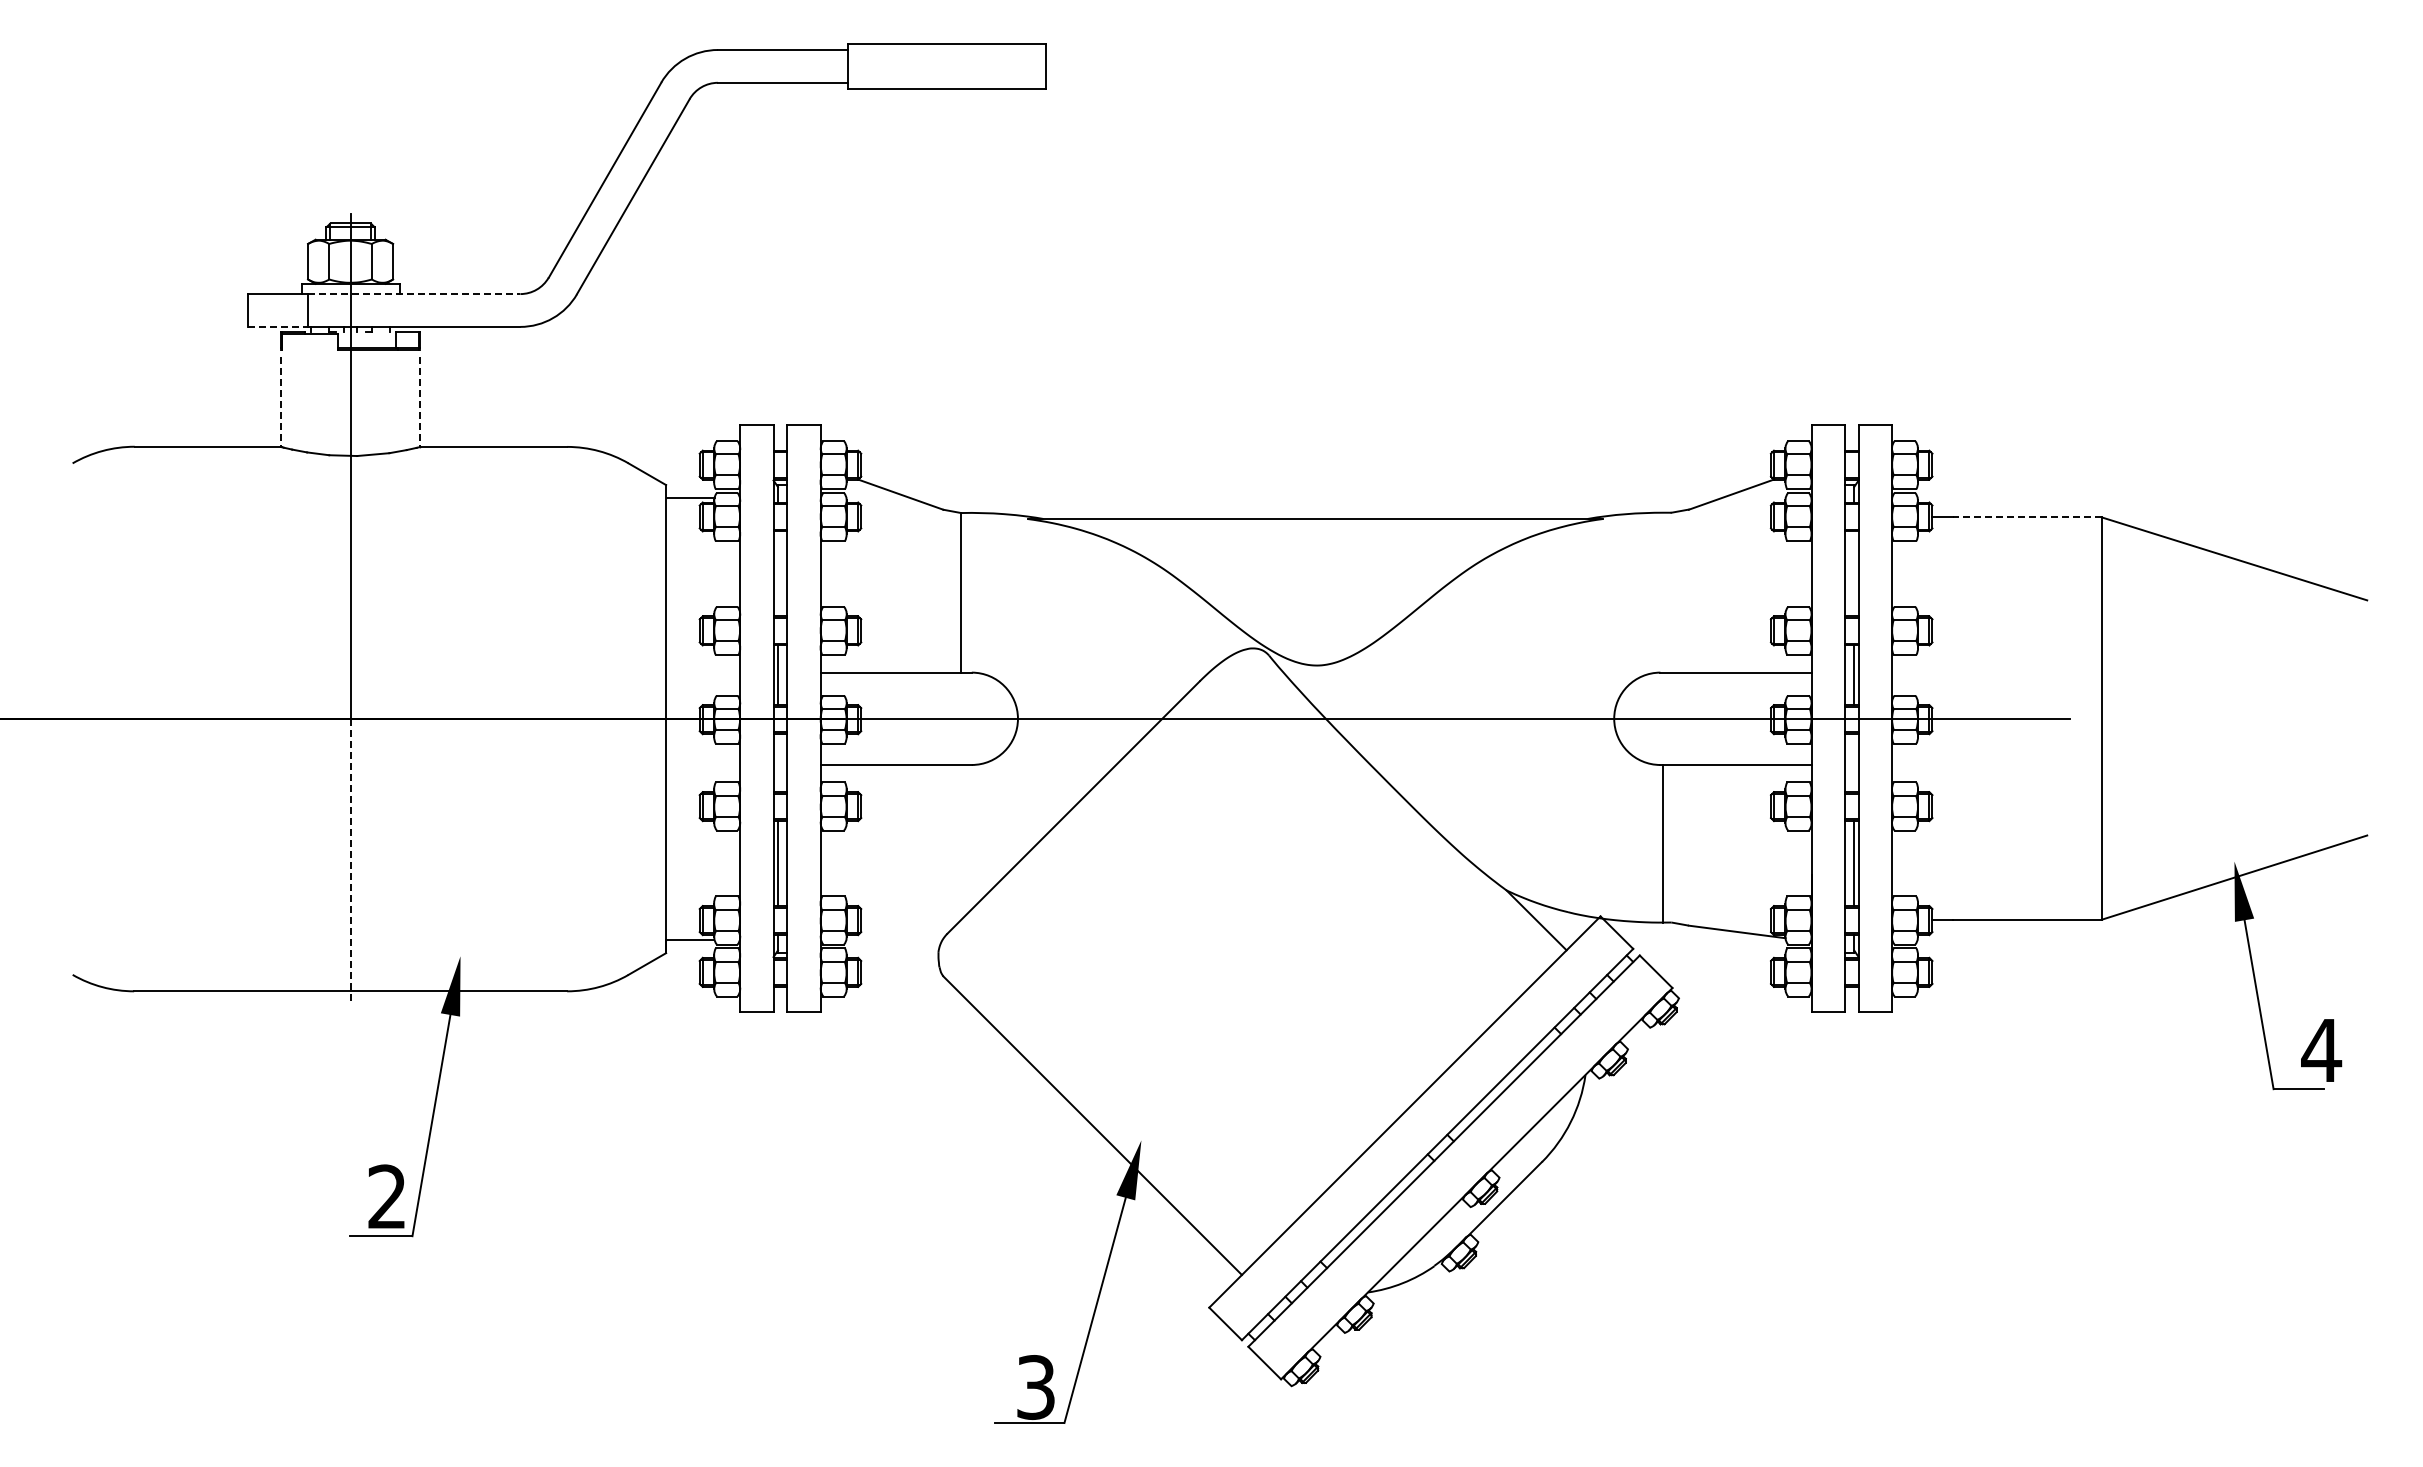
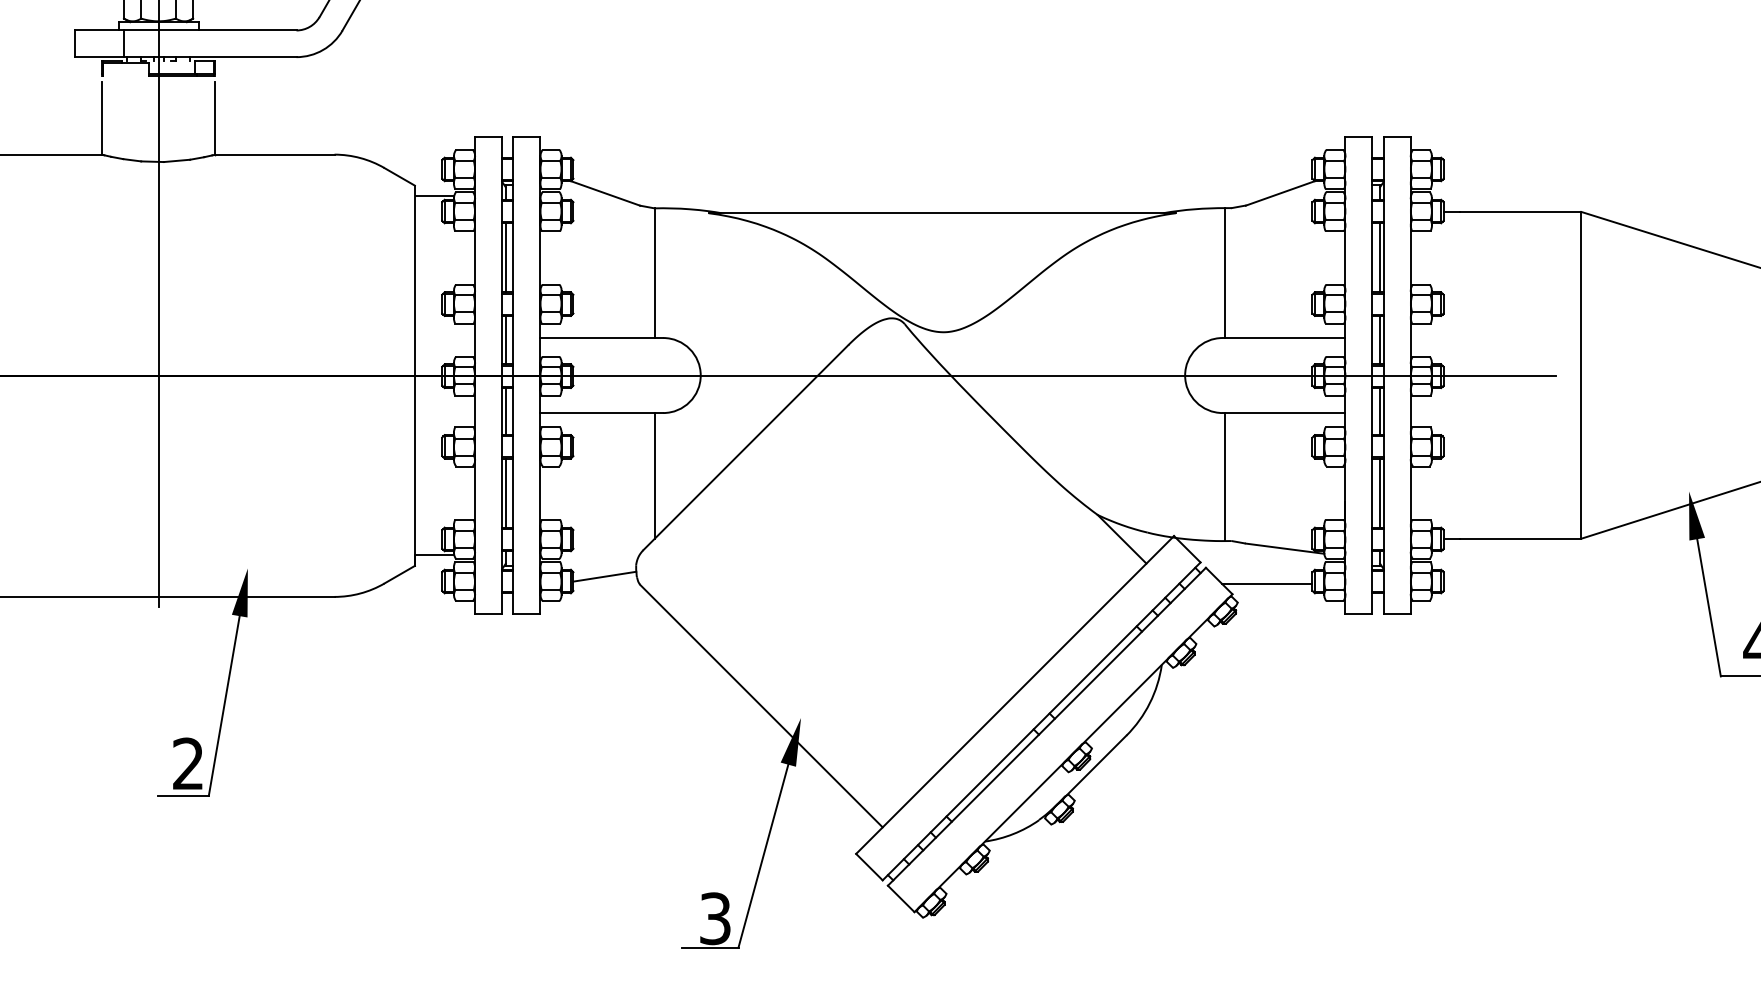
line: (414, 294) -> (210, 30), dashed -> solid
line: (278, 326) -> (100, 56), dashed -> solid
line: (281, 402) -> (102, 118), dashed -> solid
line: (420, 402) -> (215, 118), dashed -> solid
line: (2027, 517) -> (1520, 211), dashed -> solid
line: (778, 573) -> (506, 257), added
line: (1854, 573) -> (1380, 257), added
line: (1662, 592) -> (1224, 272), added
line: (778, 763) -> (506, 411), added
line: (1854, 763) -> (1380, 411), added
line: (961, 842) -> (654, 476), added
line: (350, 861) -> (158, 491), dashed -> solid
line: (899, 966) -> (604, 576), added
line: (1714, 974) -> (1266, 583), added

